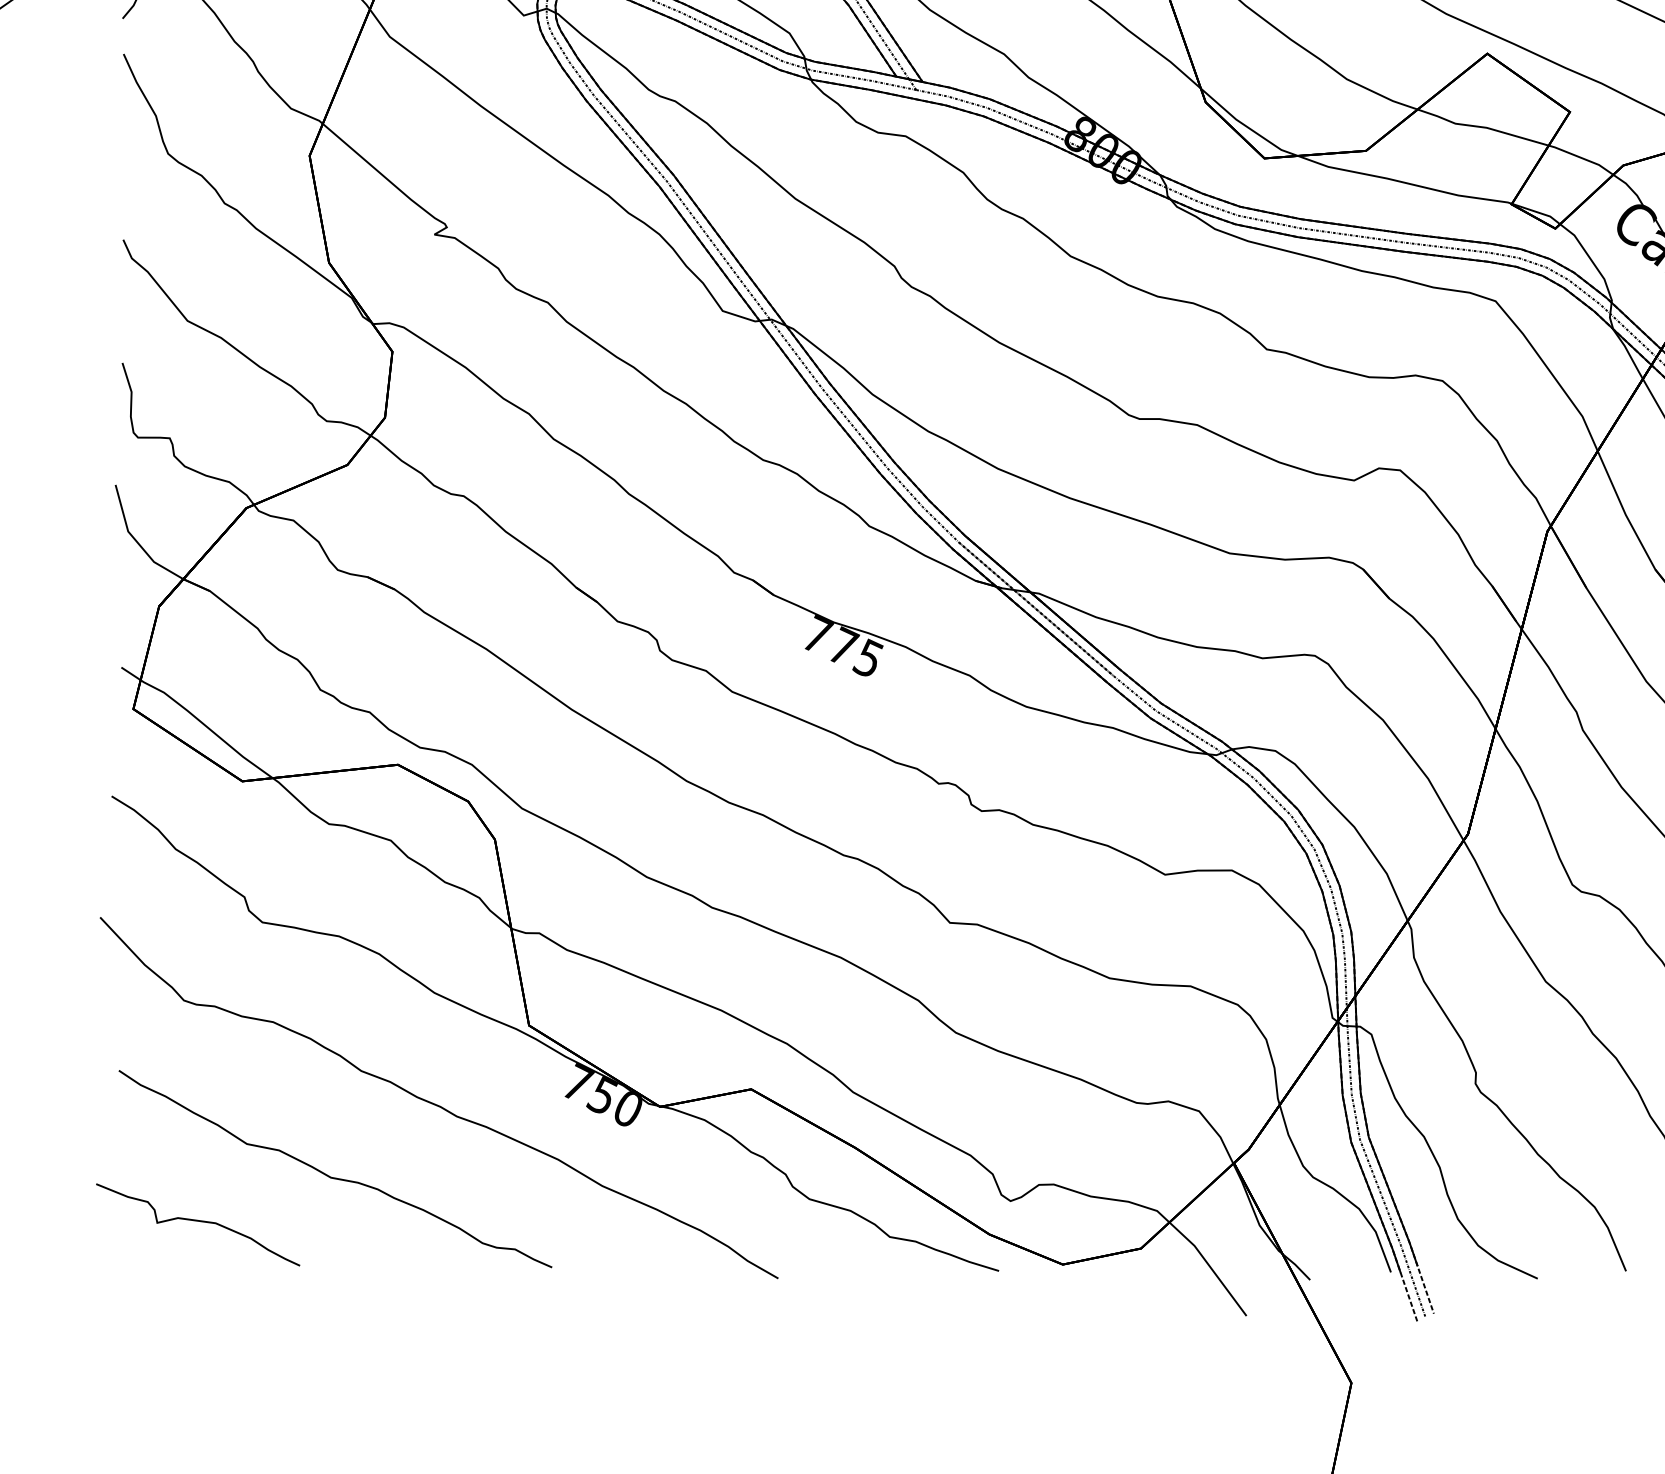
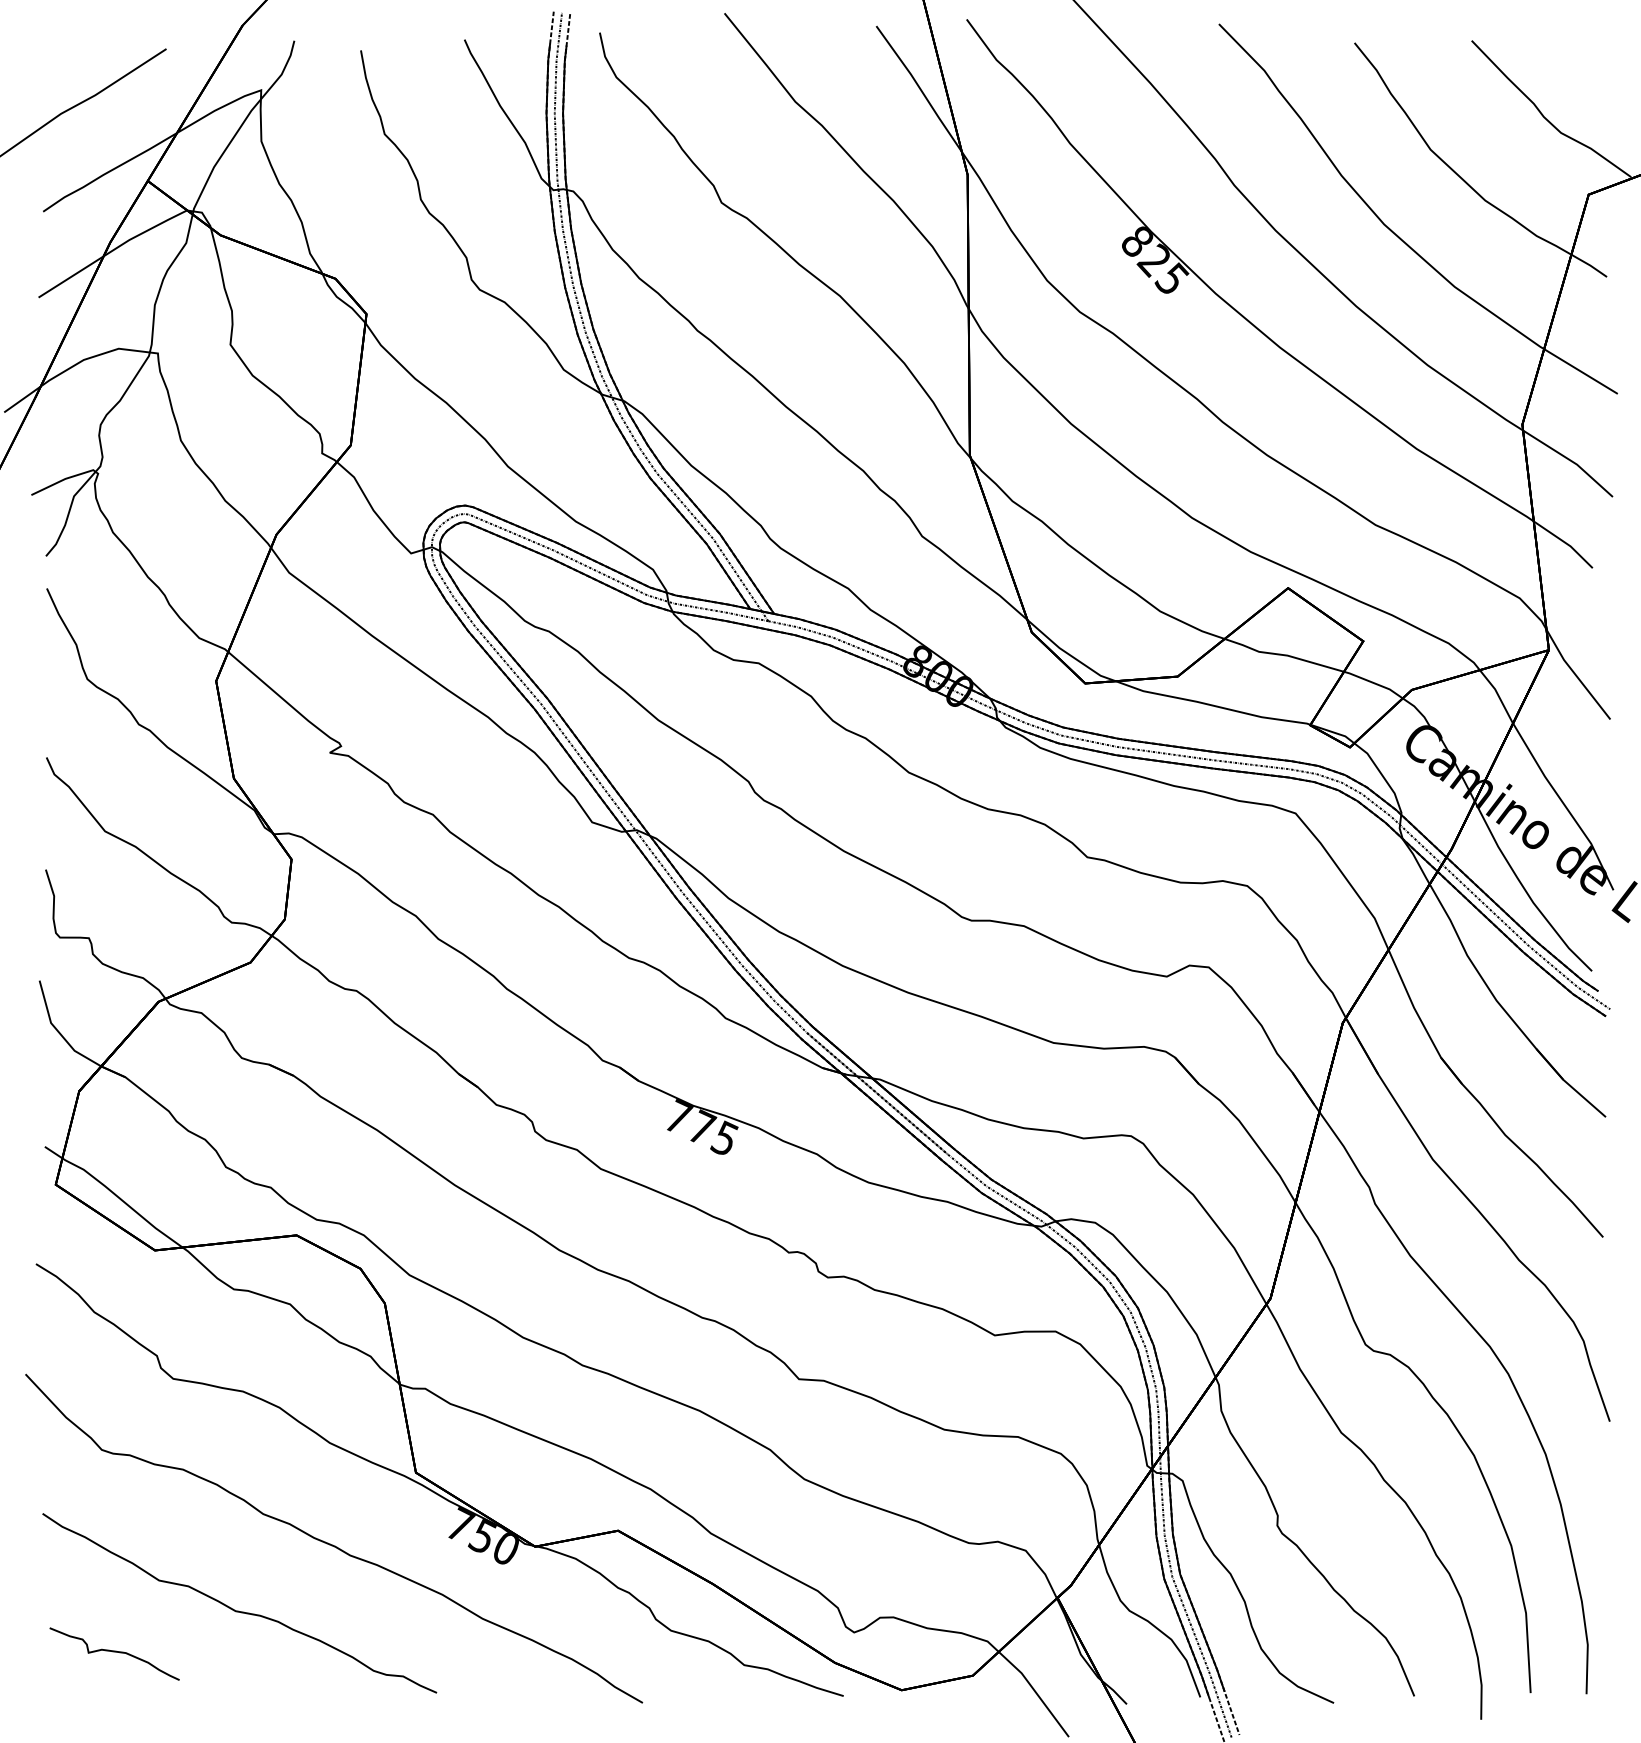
part: (197, 1224) -> (114, 1653), size x0.7

